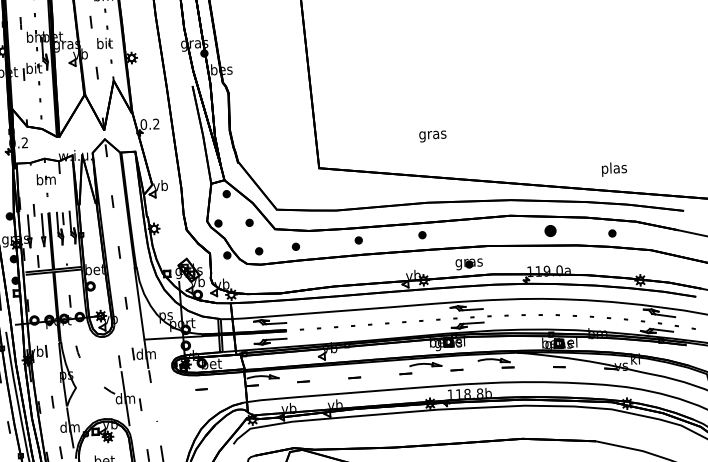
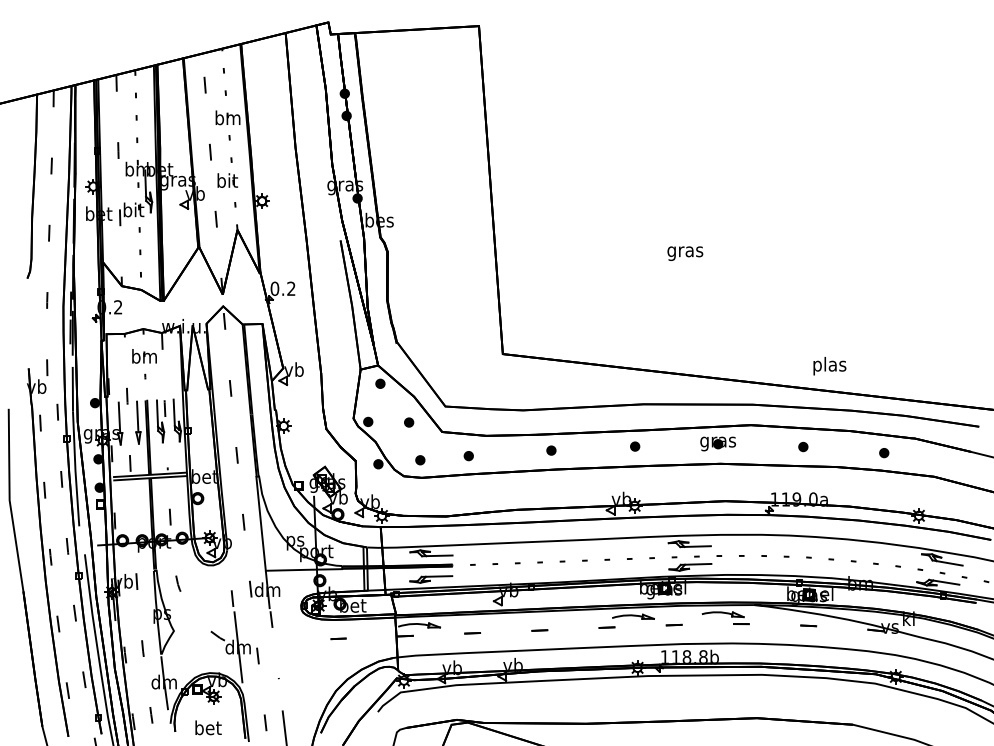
text: (432, 136) -> (685, 253), moved
text: (614, 169) -> (829, 366), moved
part: (550, 230) -> (803, 446), size x0.62
part: (468, 264) -> (717, 443), moved

